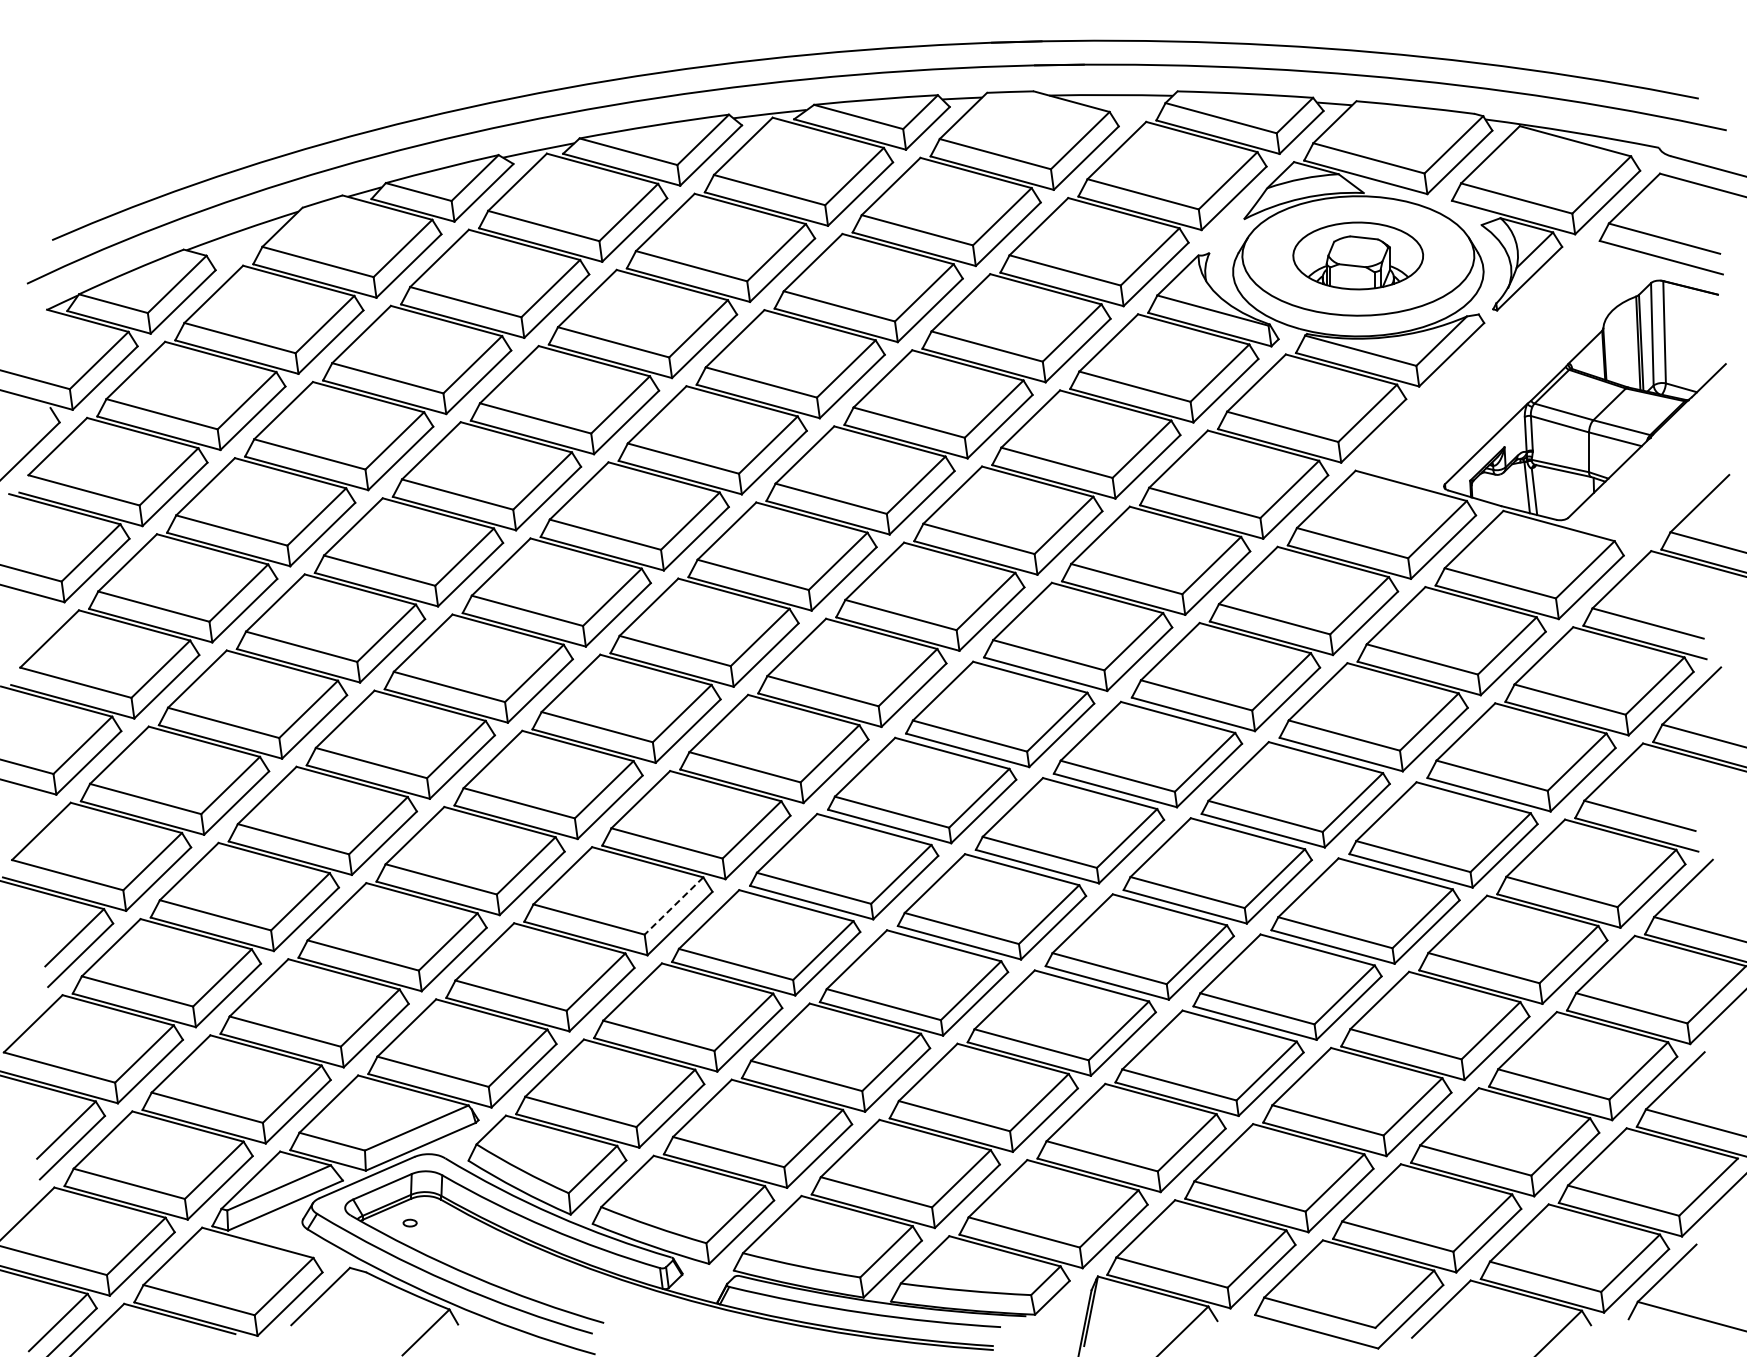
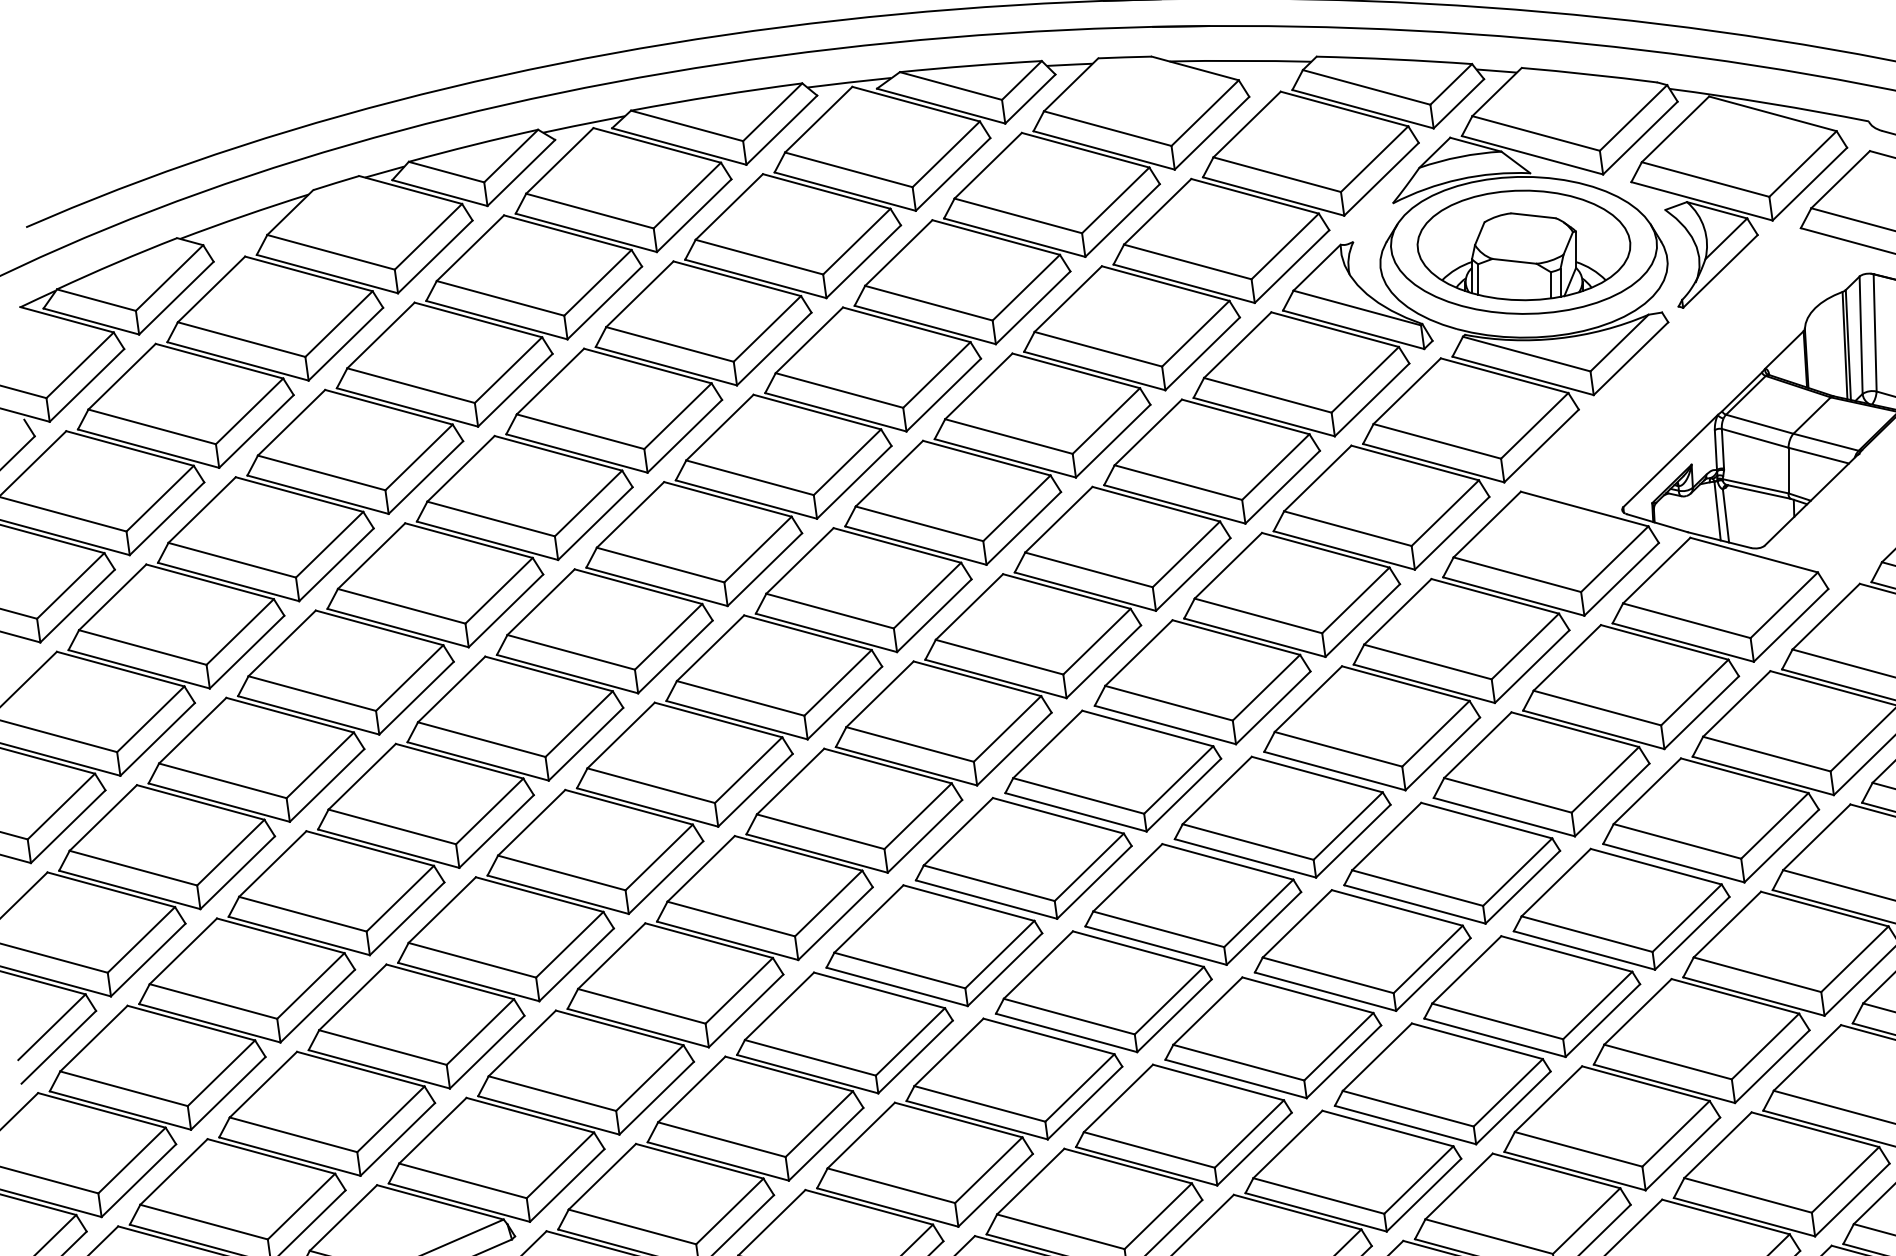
part: (1357, 255) -> (1523, 244), size x1.43
line: (673, 906) -> (738, 991), dashed -> solid

